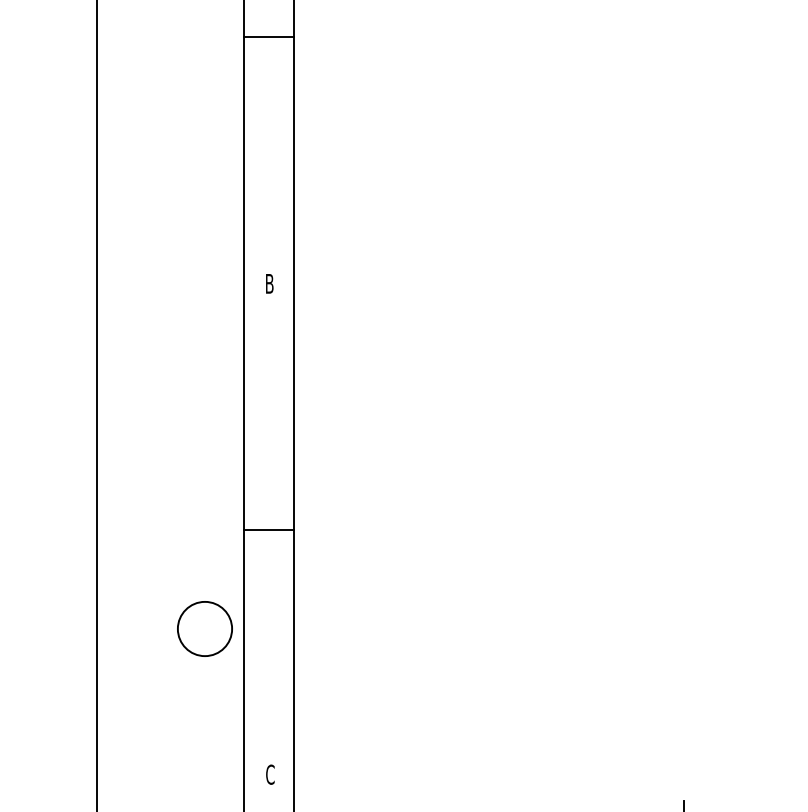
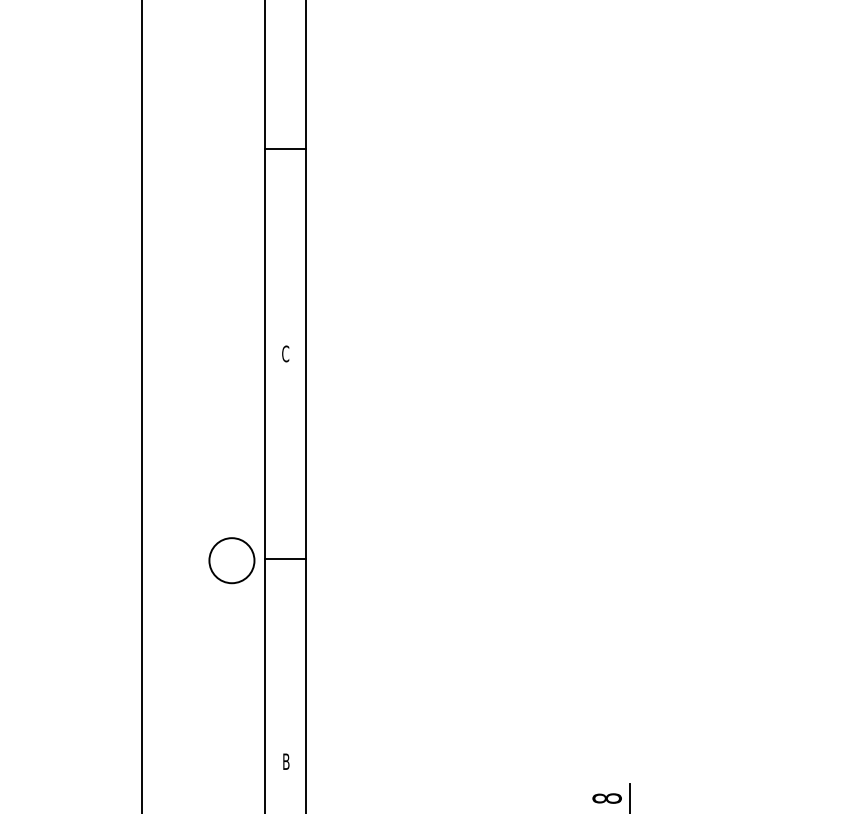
text: (269, 283) -> (285, 353), B -> C
circle: (204, 628) -> (231, 560), moved
text: (269, 774) -> (285, 761), C -> B

